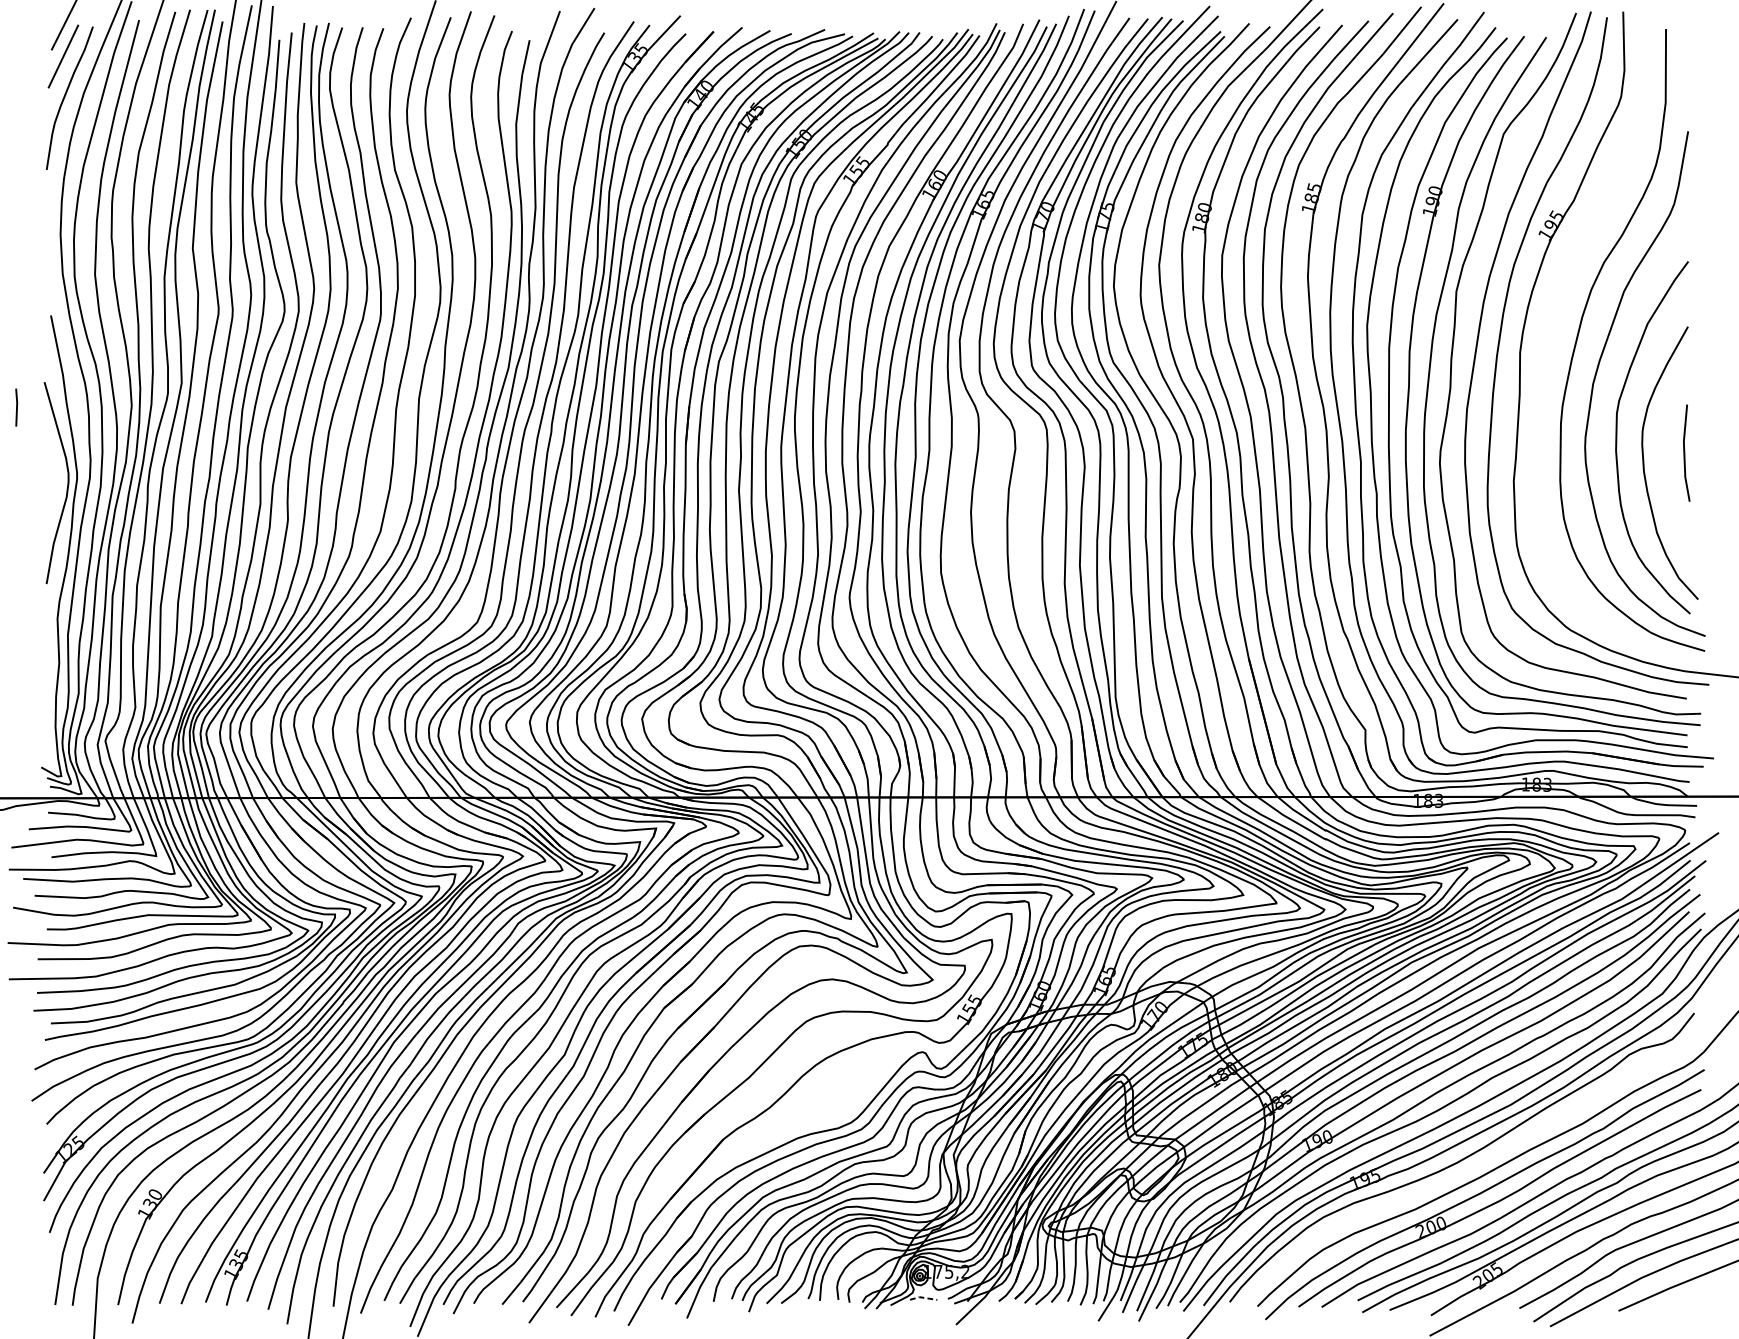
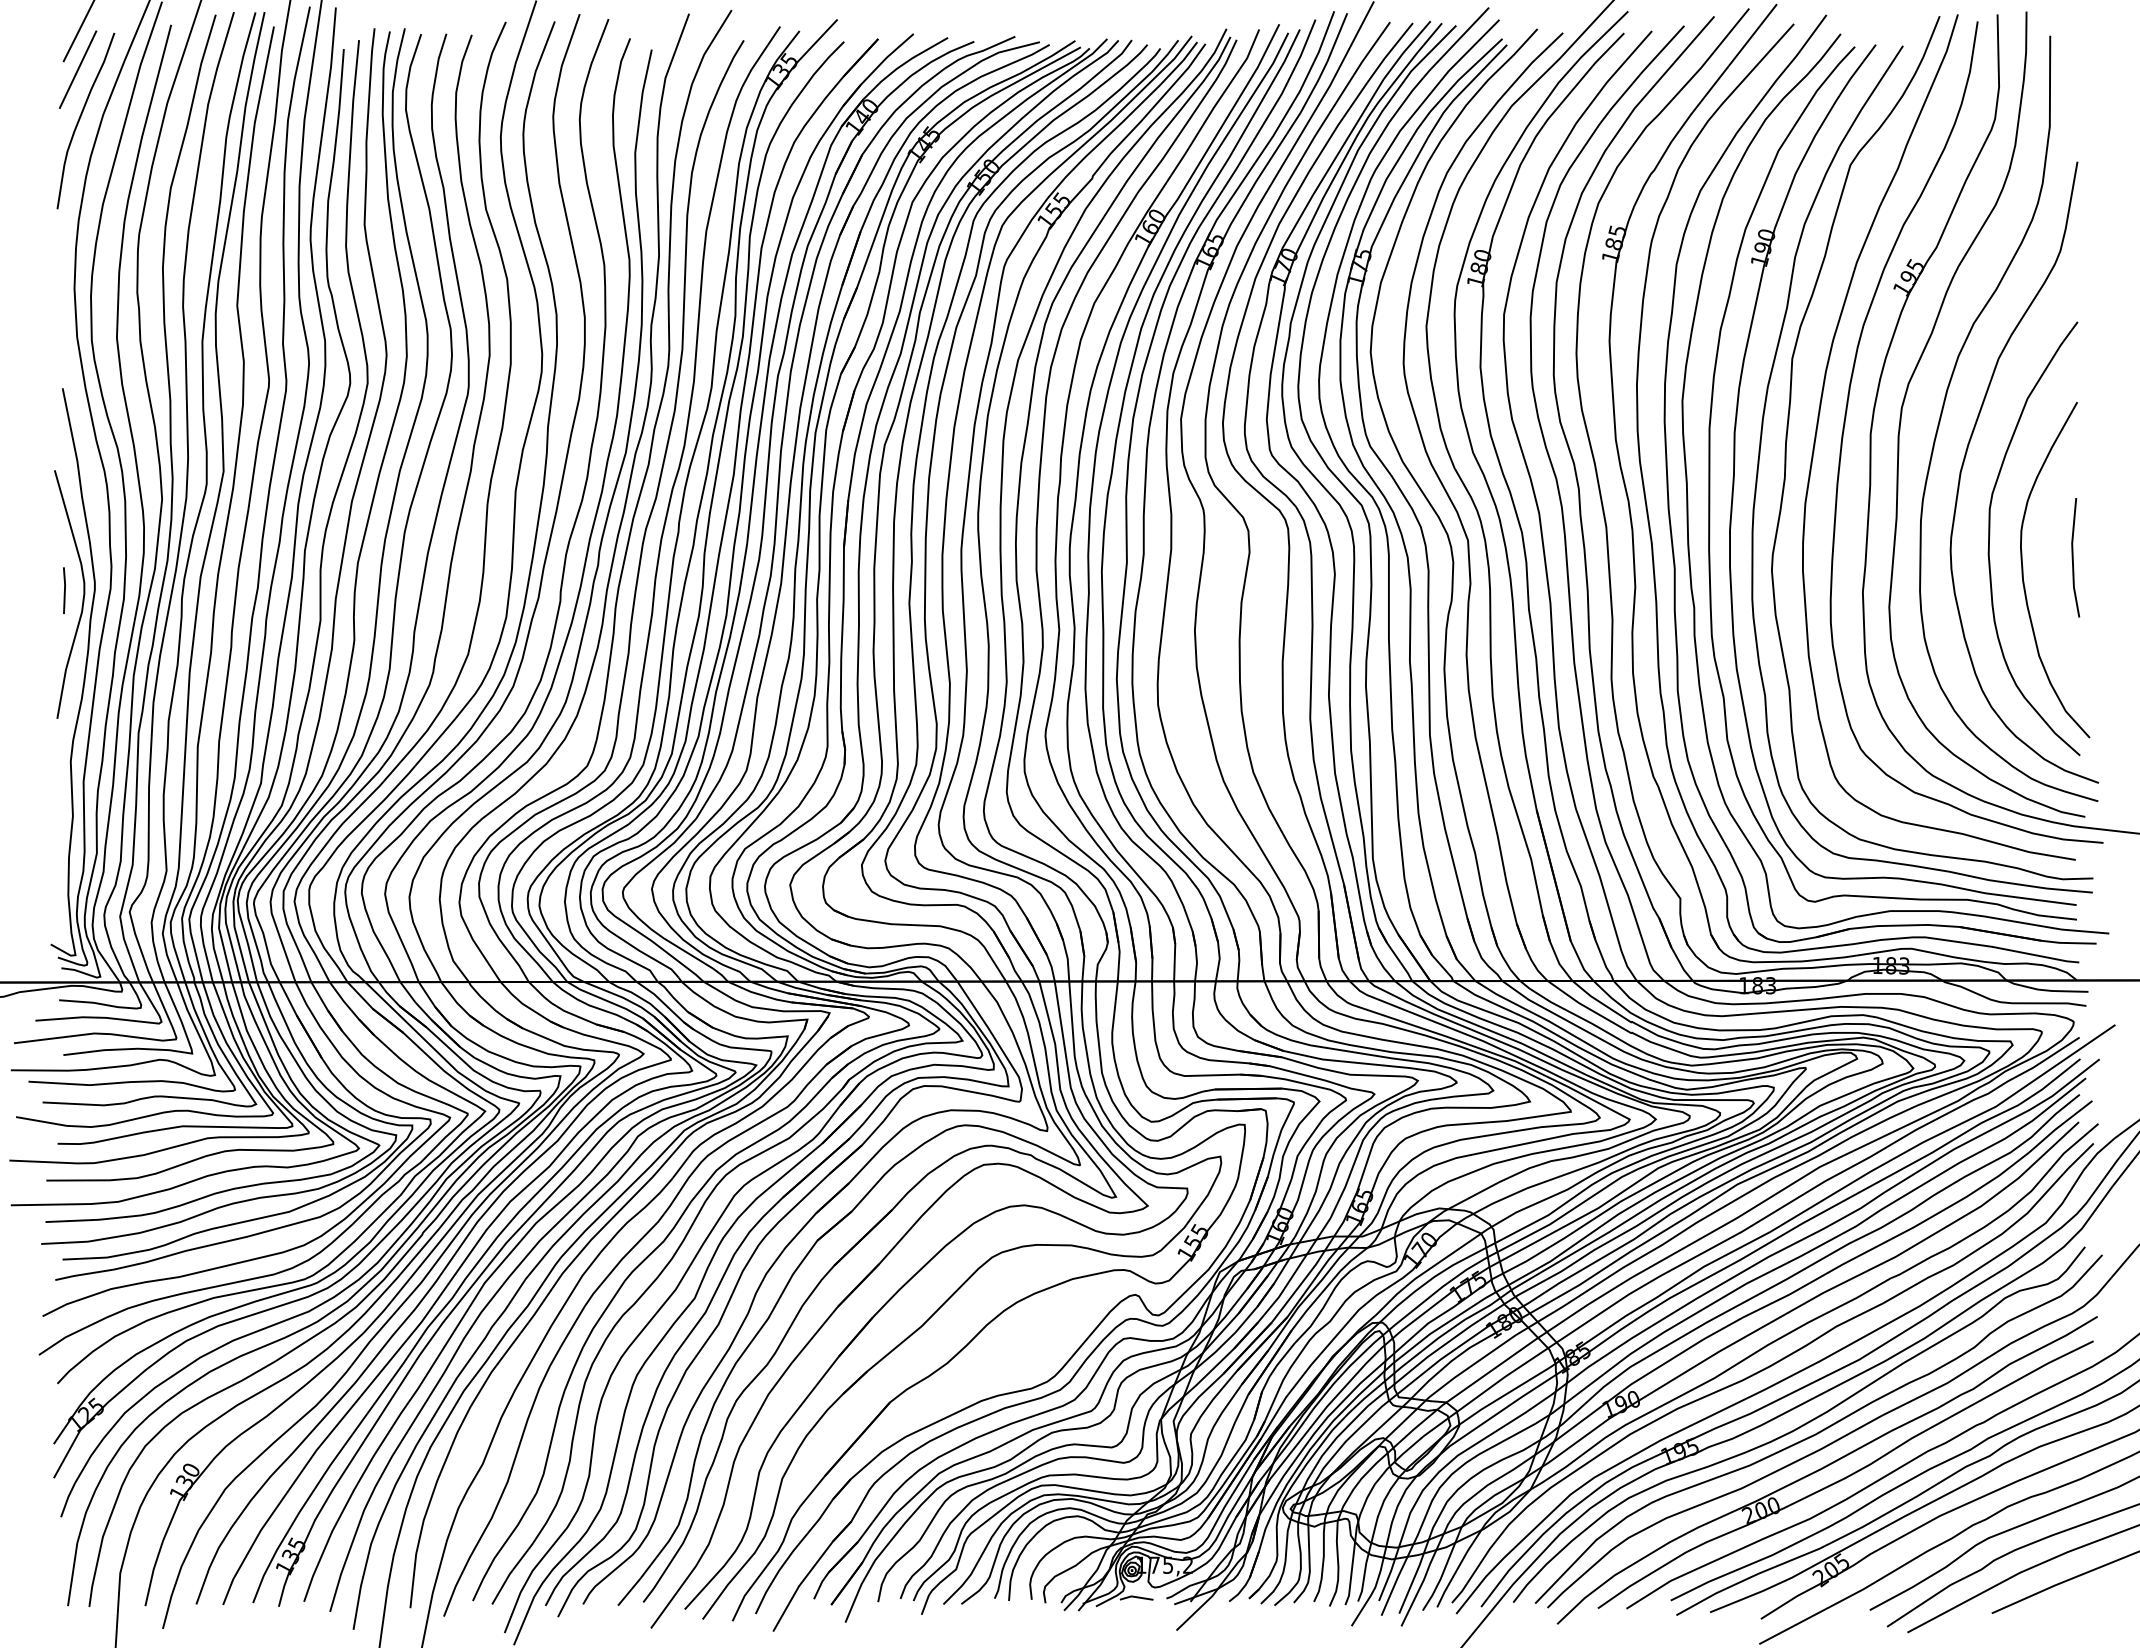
curve: (1550, 318) -> (1907, 392), added
line: (16, 407) -> (64, 590), moved
curve: (1479, 1162) -> (1820, 1430), added
line: (923, 1298) -> (1136, 1597), dashed -> solid

